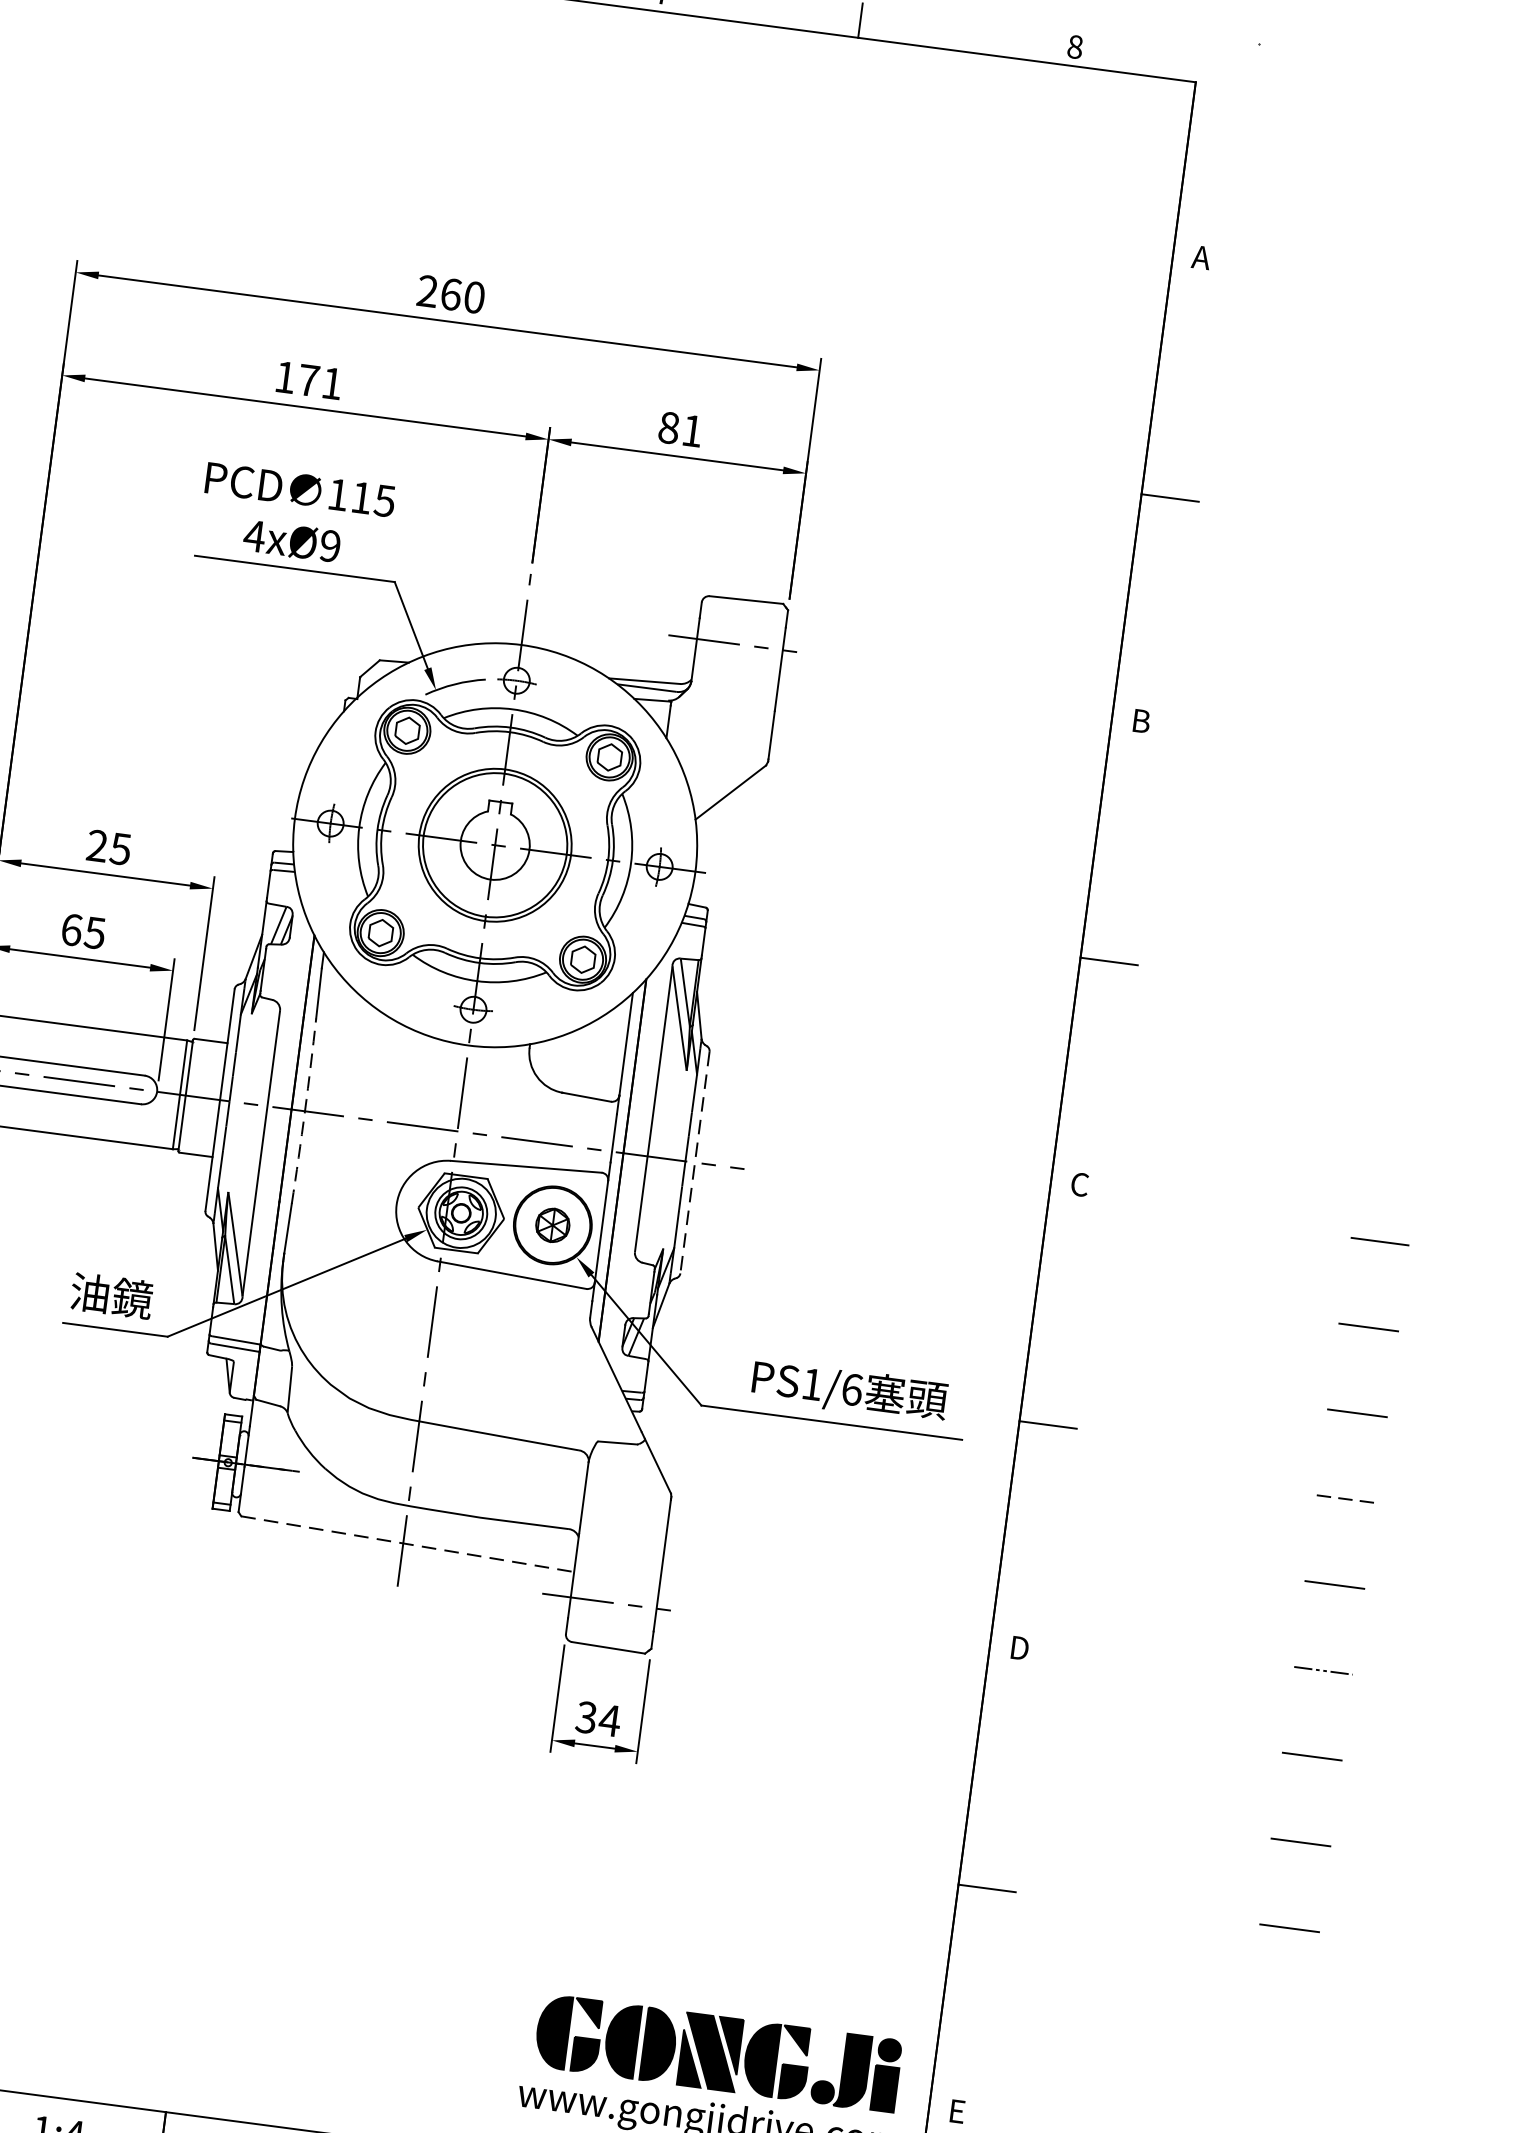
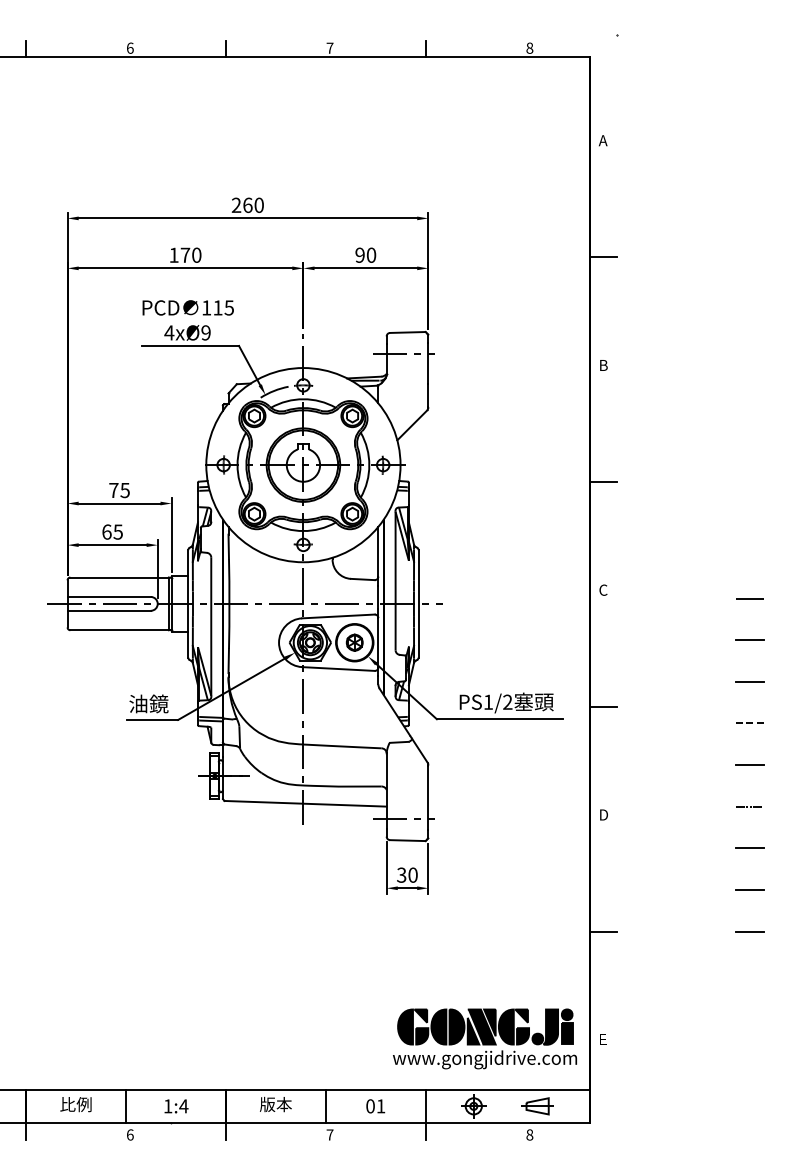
text: (331, 381) -> (196, 254), 171 -> 170
text: (680, 427) -> (365, 254), 81 -> 90
text: (96, 843) -> (113, 489), 25 -> 75
arc: (305, 1110) -> (229, 603), dashed -> solid
line: (694, 1161) -> (418, 603), dashed -> solid
text: (851, 1388) -> (507, 701), PS1/6 -> PS1/2
line: (409, 1543) -> (306, 803), dashed -> solid
text: (611, 1719) -> (413, 874), 34 -> 30

